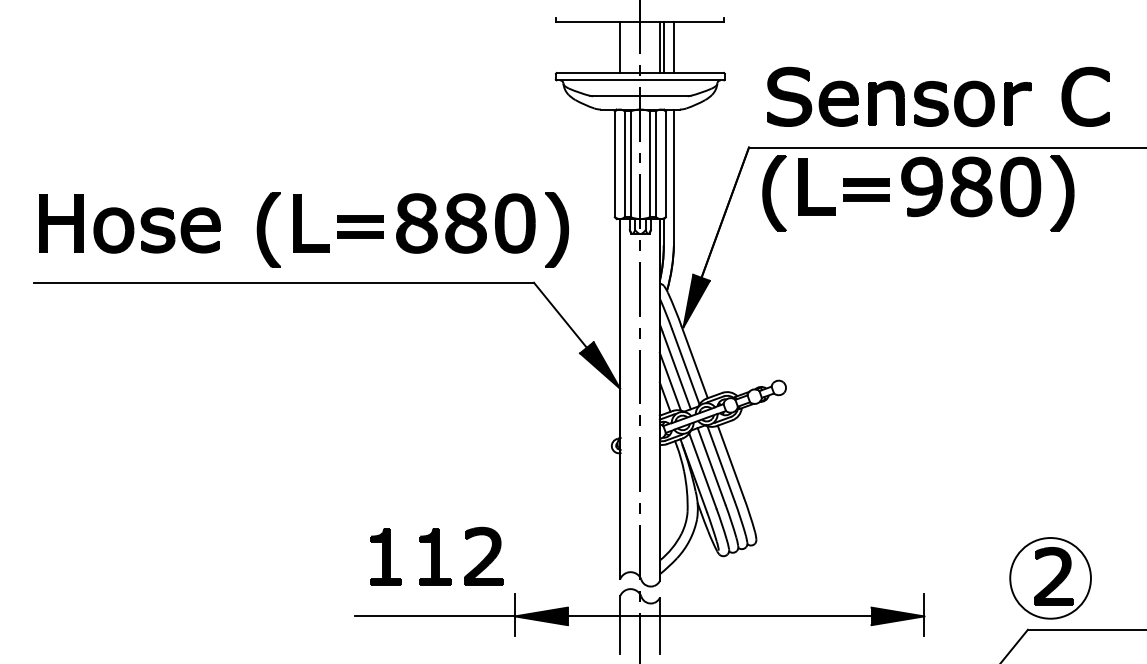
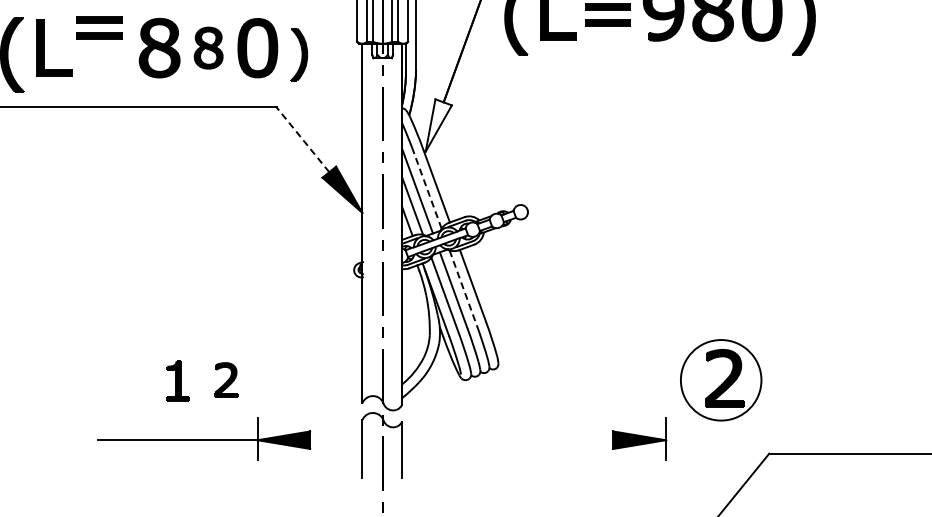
part: (465, 223) -> (208, 48), size x0.7
part: (360, 226) -> (99, 27), moved
part: (556, 229) -> (298, 54), size x0.7
fill: (696, 300) -> (438, 124), removed
line: (560, 315) -> (302, 139), solid -> dashed
line: (685, 366) -> (427, 190), solid -> dashed
line: (721, 463) -> (463, 287), solid -> dashed
part: (483, 555) -> (226, 379), size x0.6
part: (385, 556) -> (128, 380), removed
part: (435, 556) -> (178, 380), size x0.7
part: (1050, 578) -> (721, 380), moved
line: (719, 616) -> (461, 440), removed

